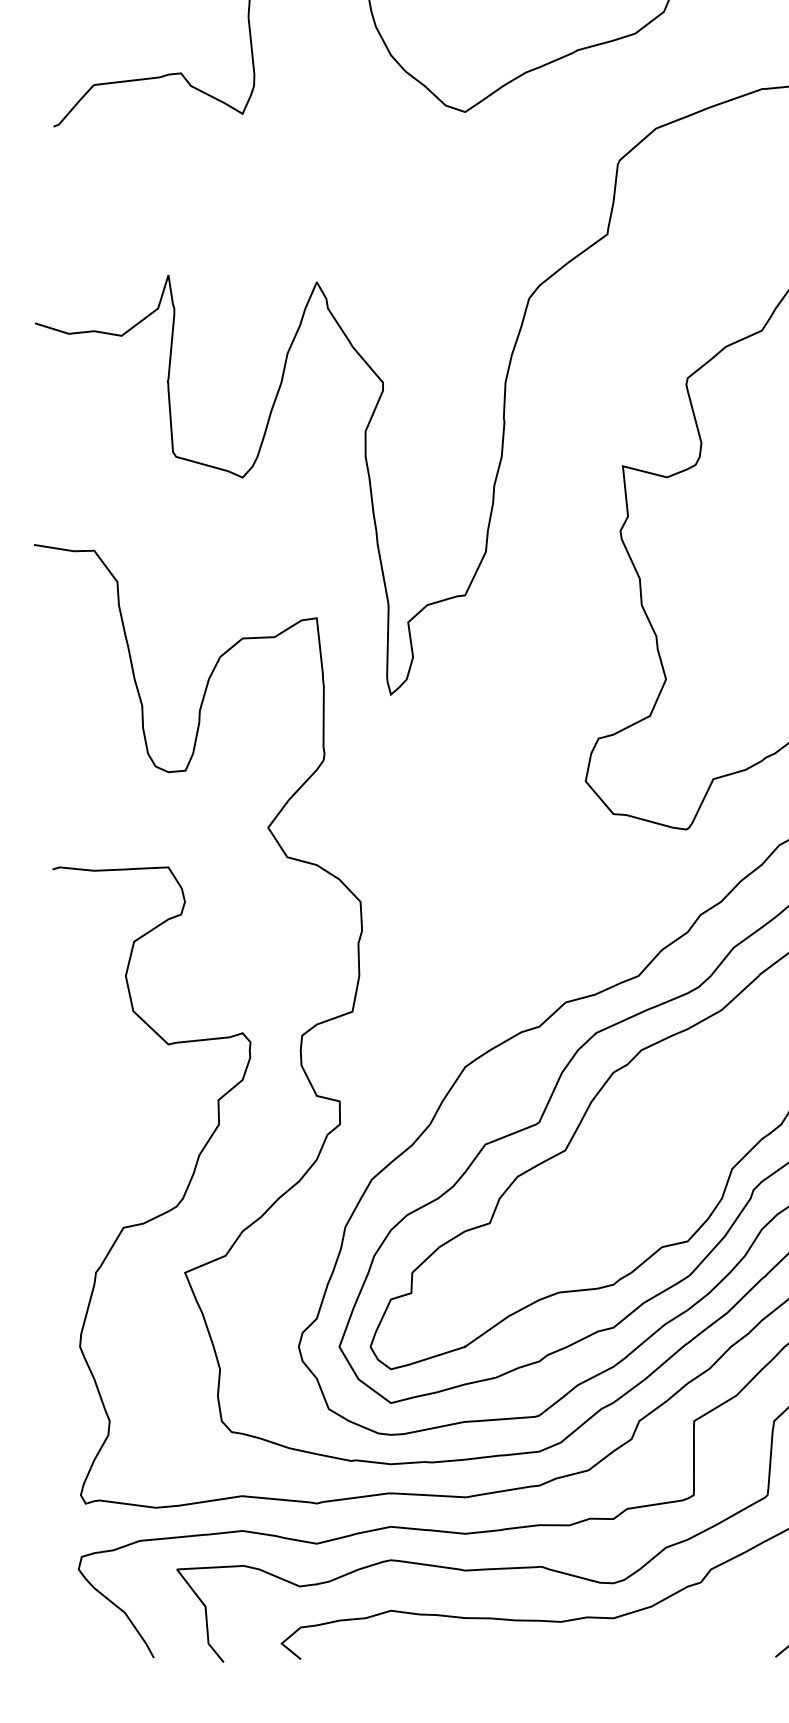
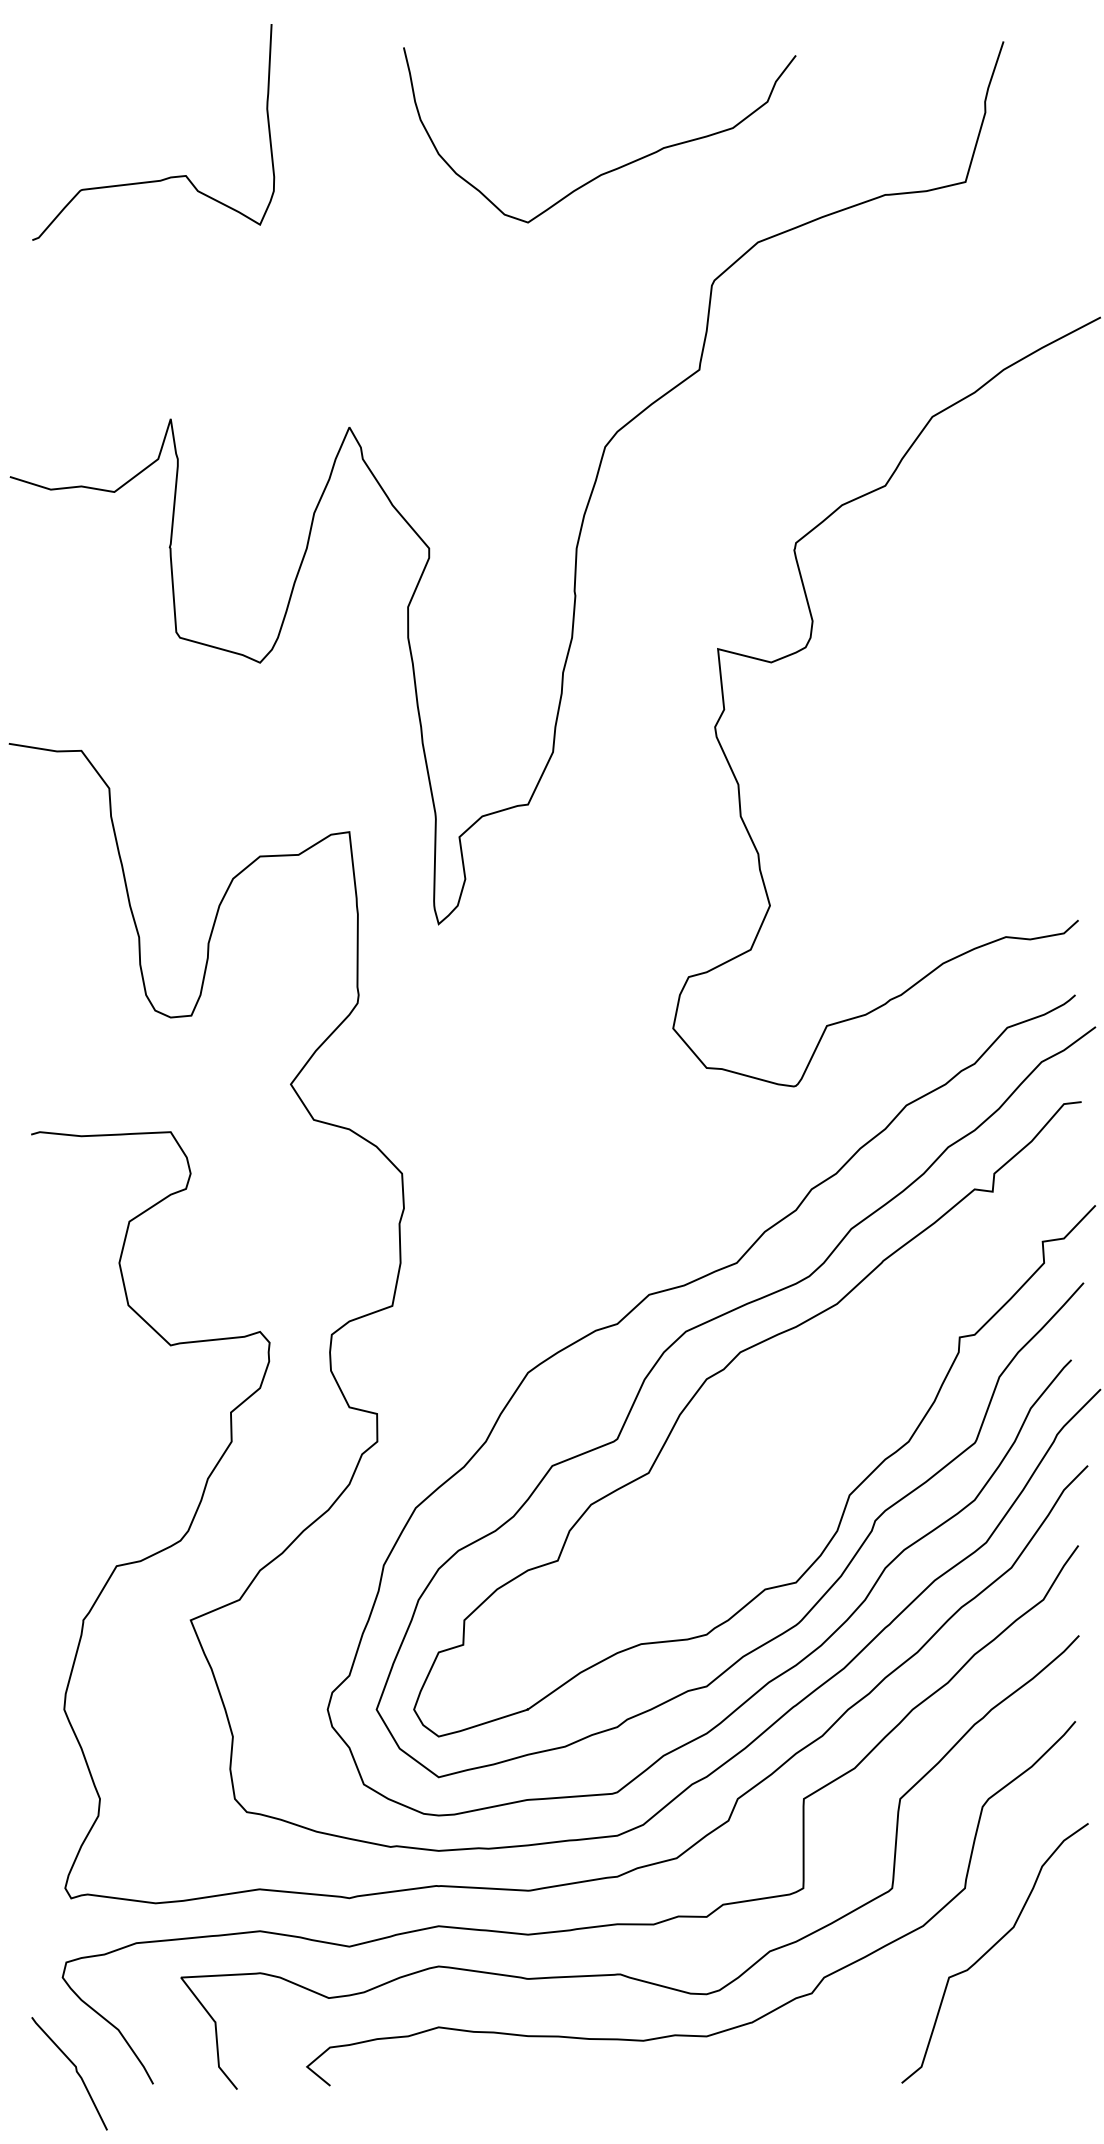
curve: (89, 1647) -> (75, 2071), added

